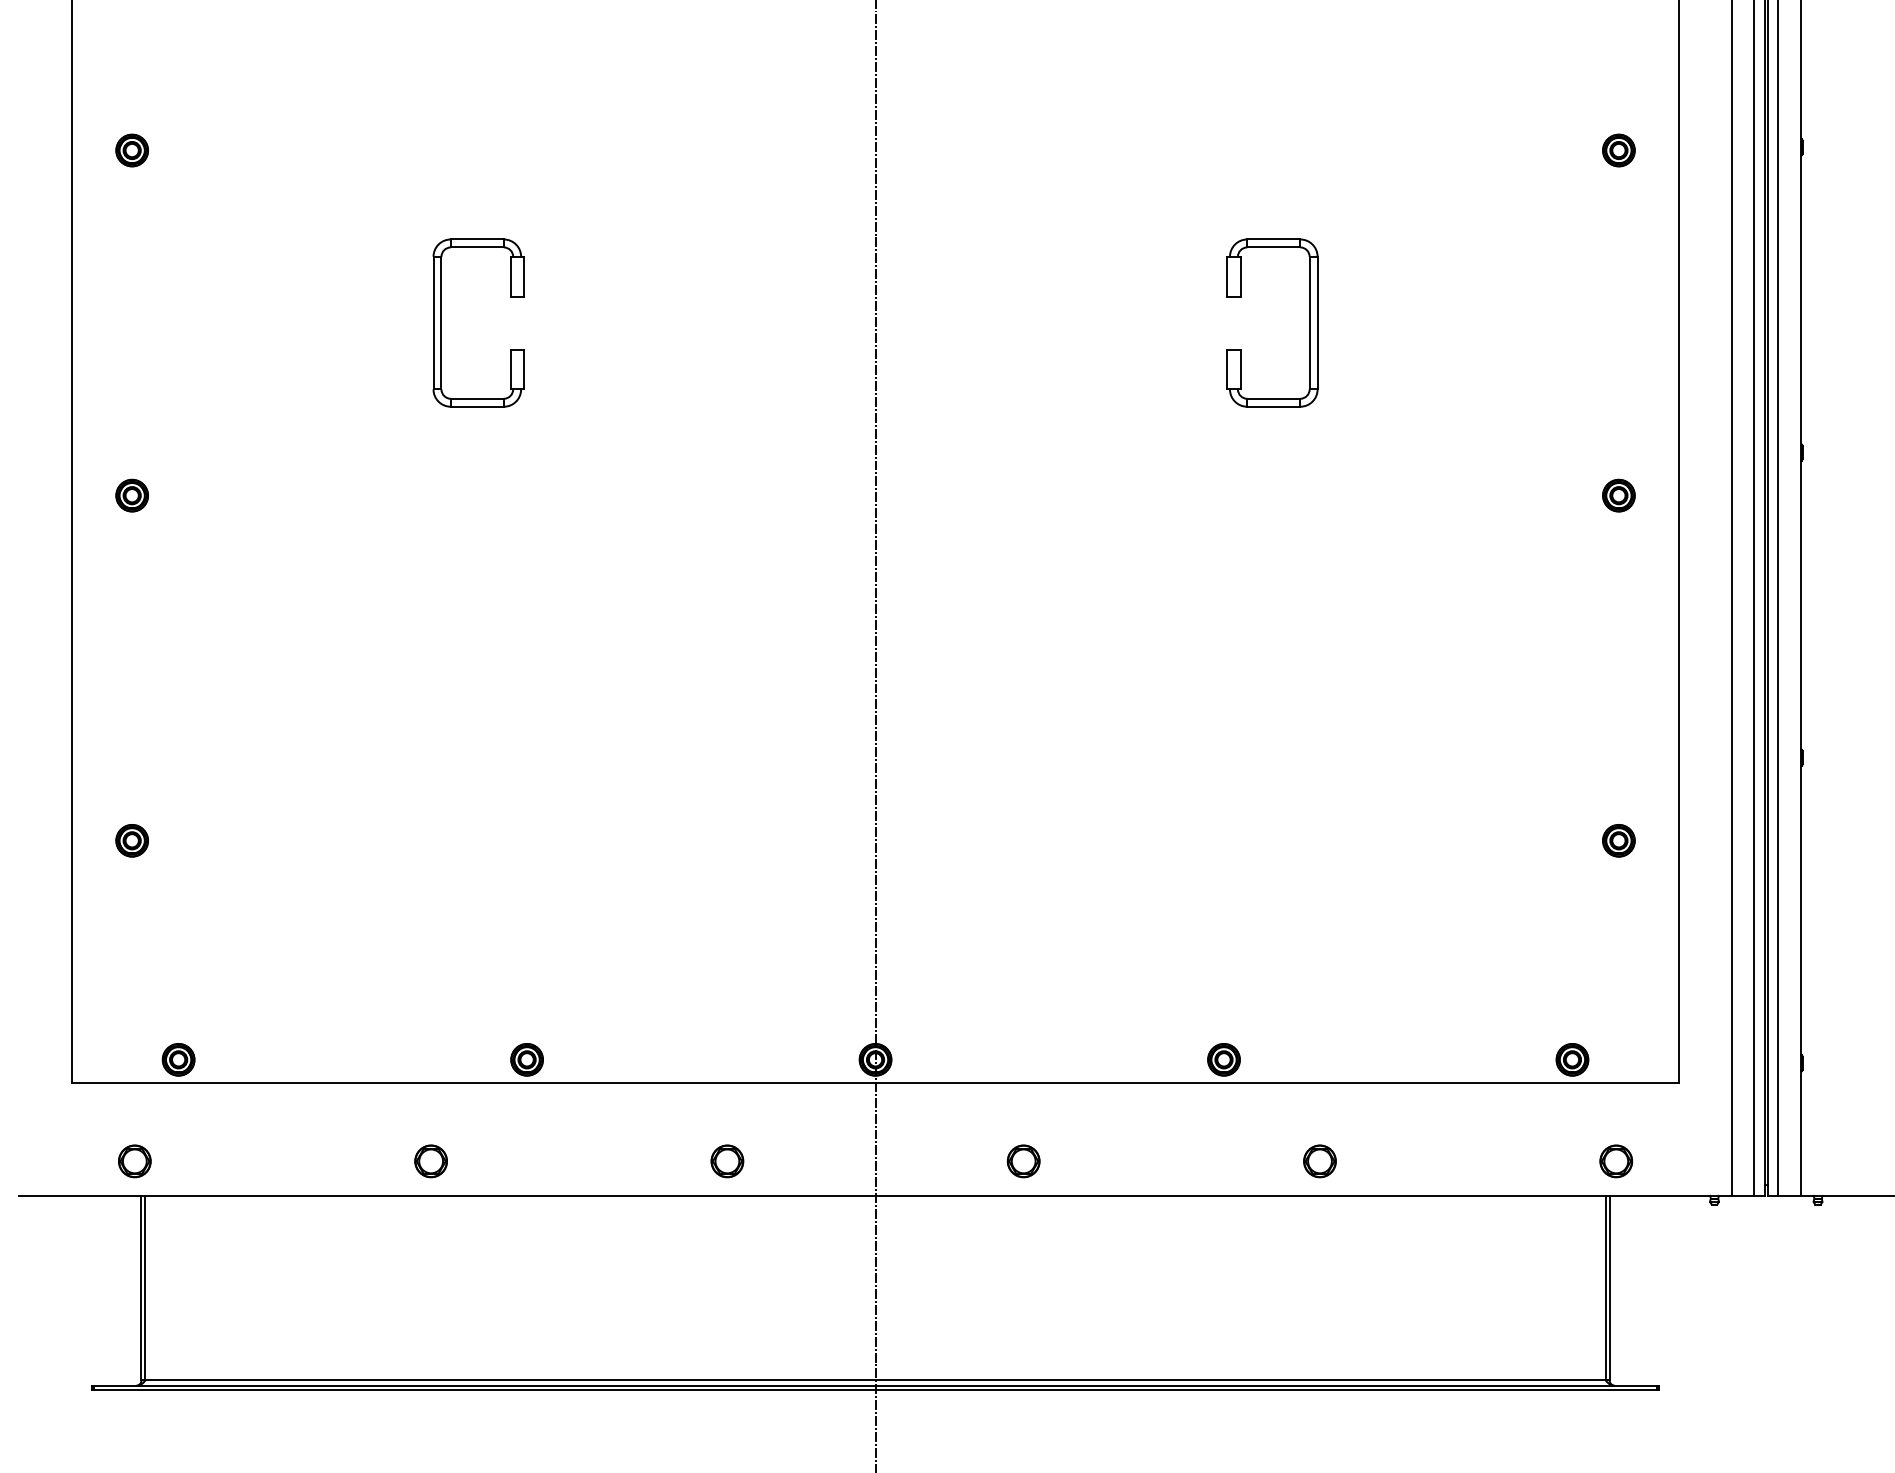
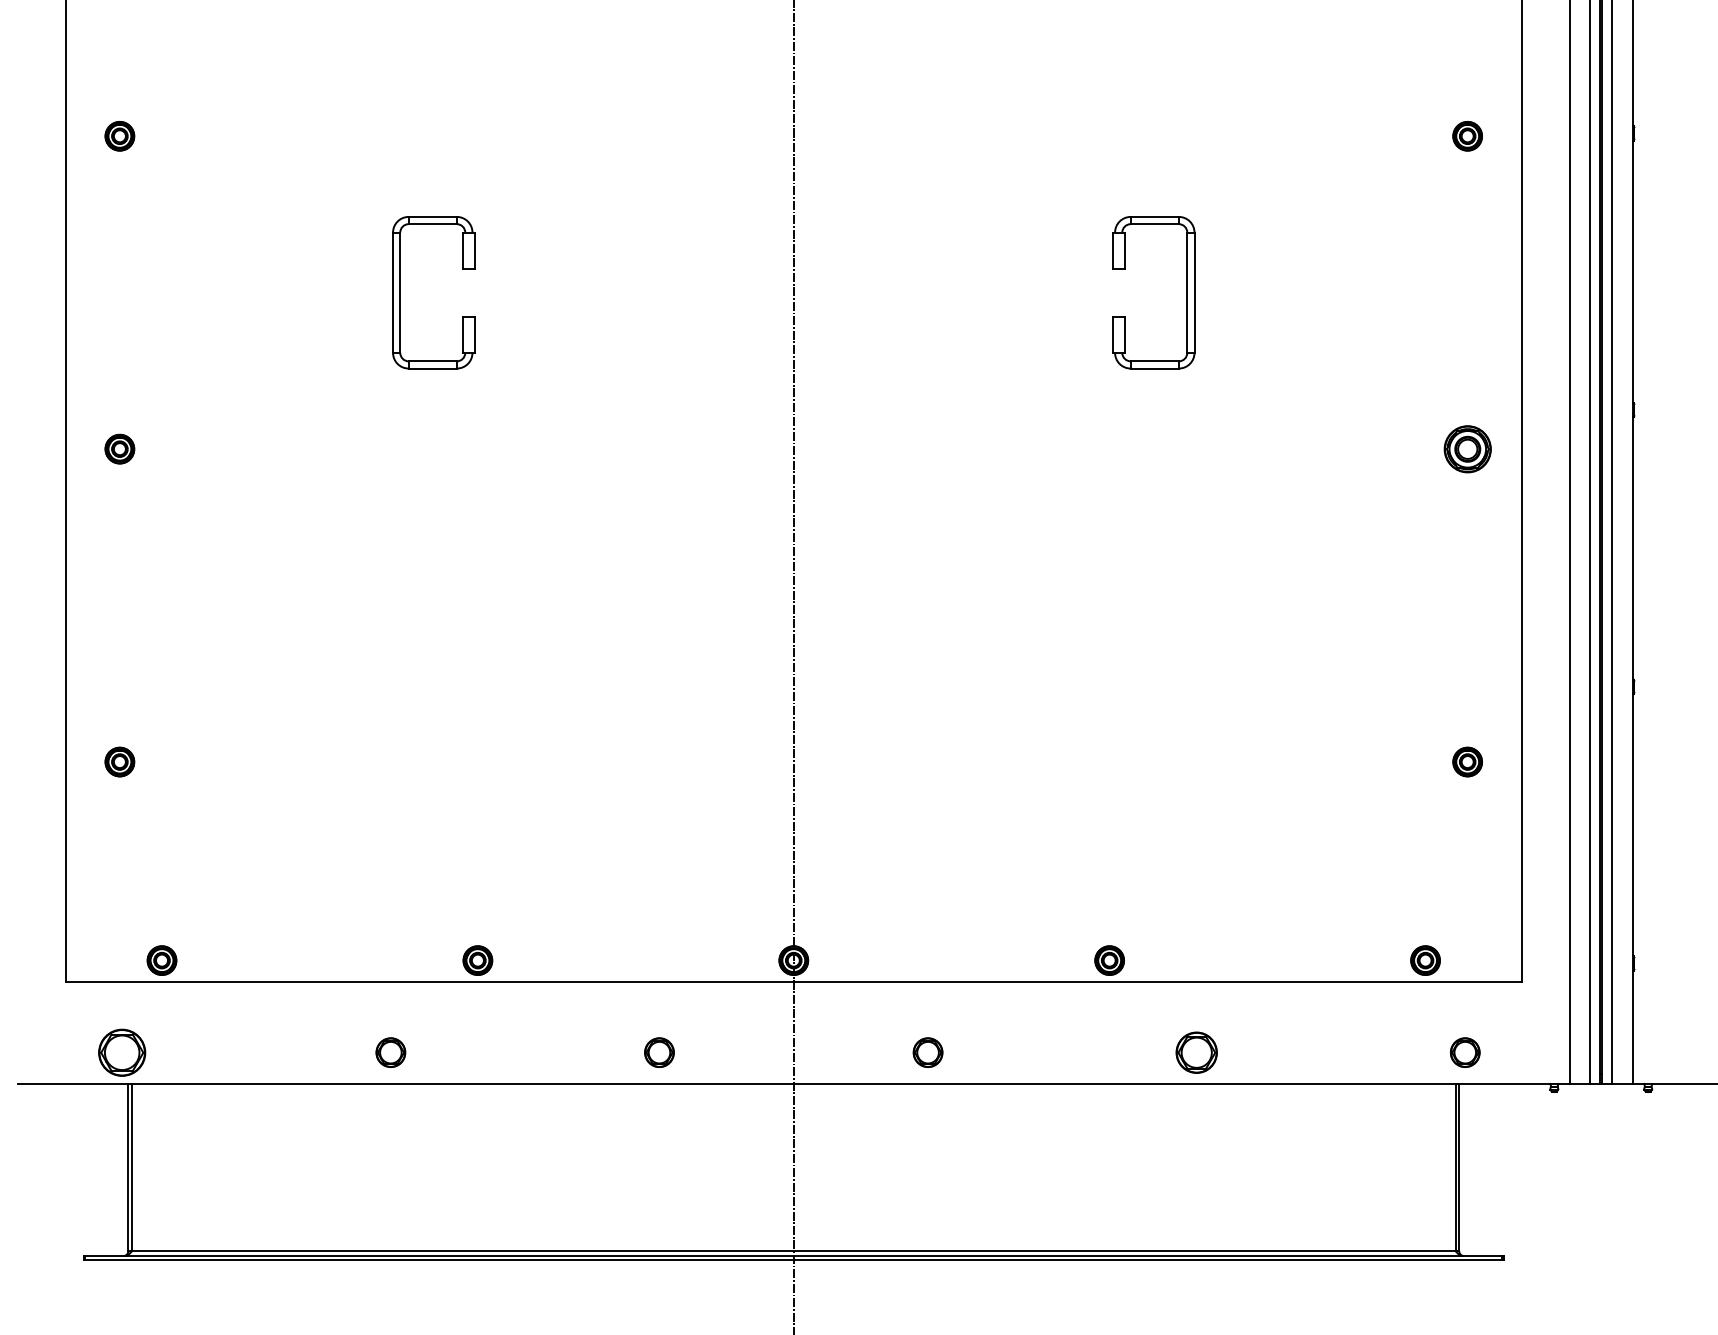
part: (1618, 494) -> (1467, 448), size x1.6
part: (135, 1161) -> (122, 1052), size x1.6
part: (1319, 1161) -> (1196, 1052), size x1.4

